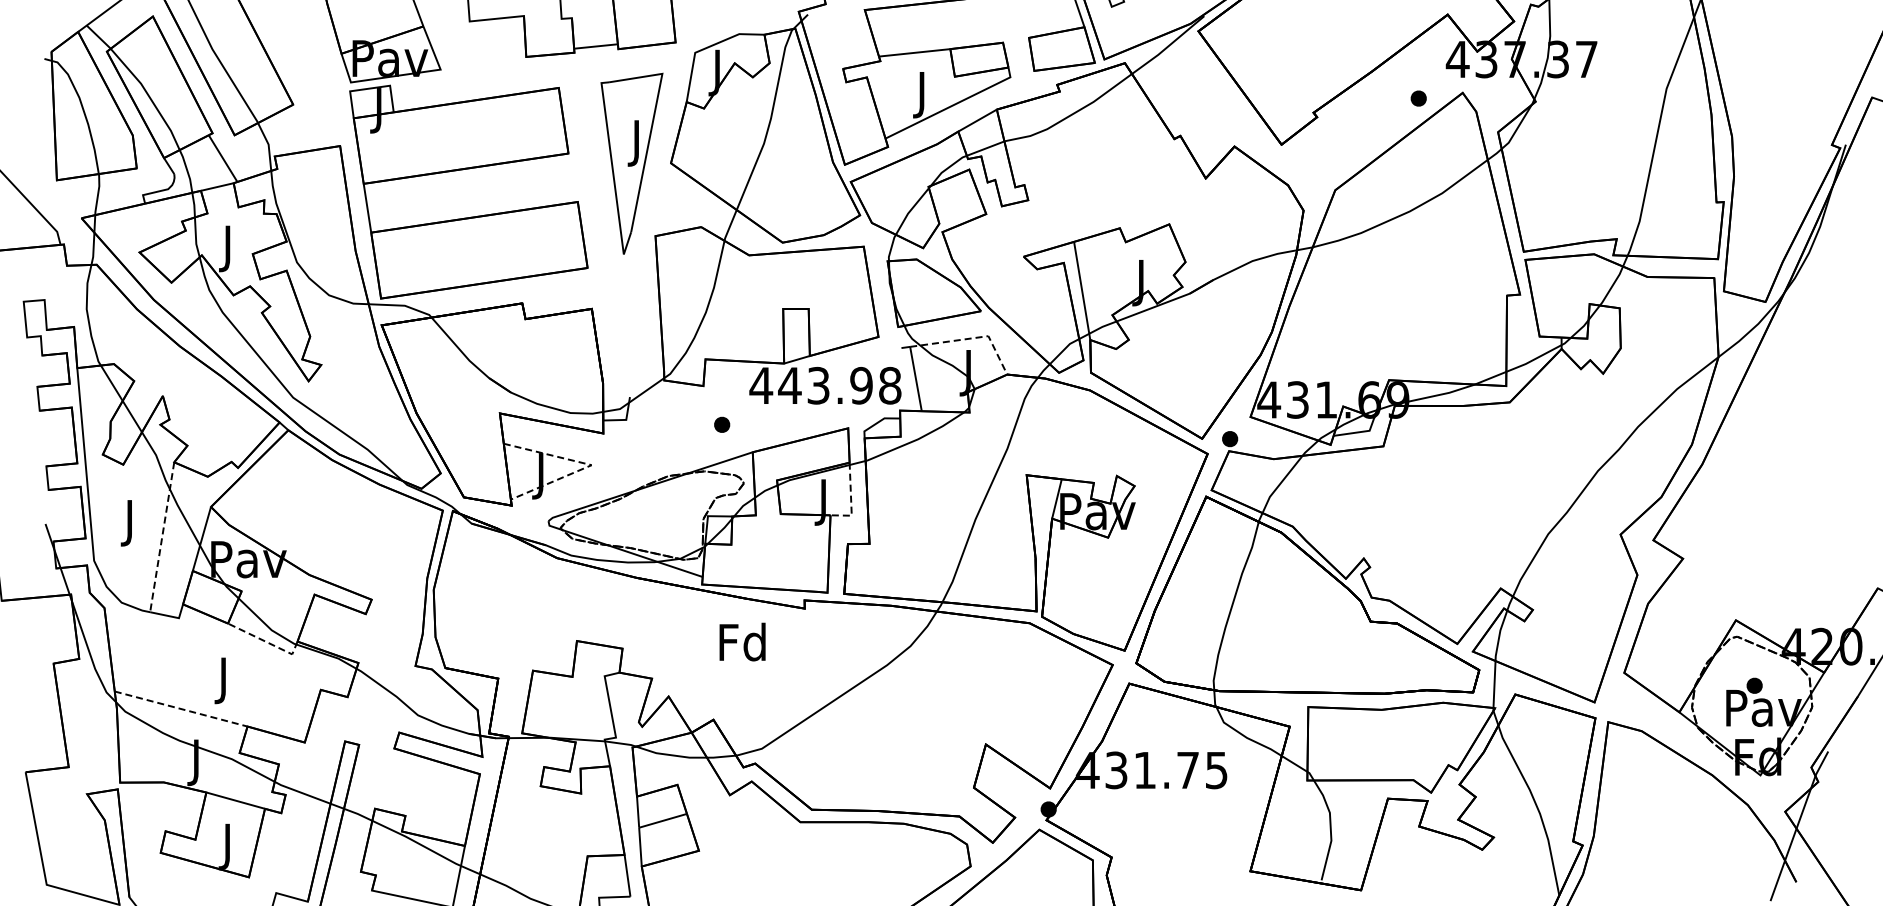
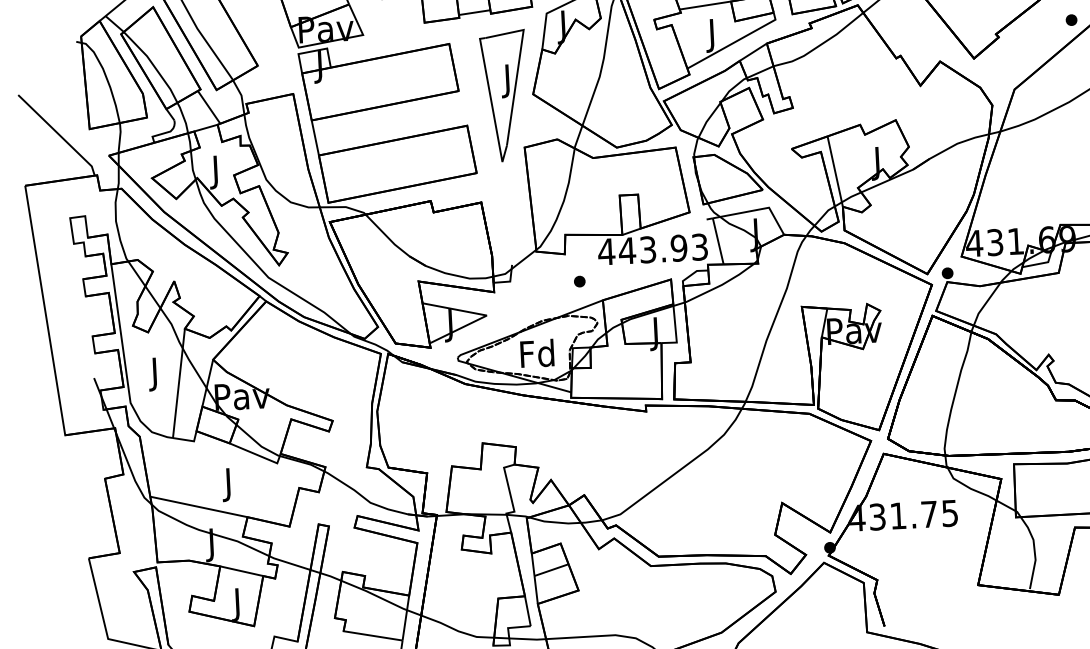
line: (971, 338) -> (756, 210), dashed -> solid
text: (890, 385) -> (700, 246), 443.98 -> 443.93
line: (590, 464) -> (486, 315), dashed -> solid
line: (851, 500) -> (676, 331), dashed -> solid
line: (162, 537) -> (179, 383), dashed -> solid
line: (266, 641) -> (258, 454), dashed -> solid
text: (742, 641) -> (537, 353), moved
line: (181, 709) -> (199, 507), dashed -> solid

